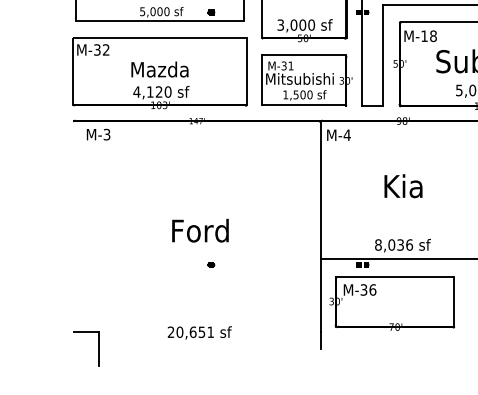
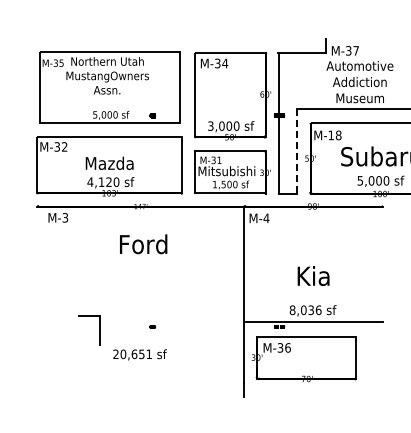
line: (383, 56) -> (296, 152), solid -> dashed
text: (403, 185) -> (313, 275), moved
text: (200, 230) -> (143, 244), moved
text: (199, 332) -> (139, 354), moved
part: (97, 349) -> (99, 330), moved

